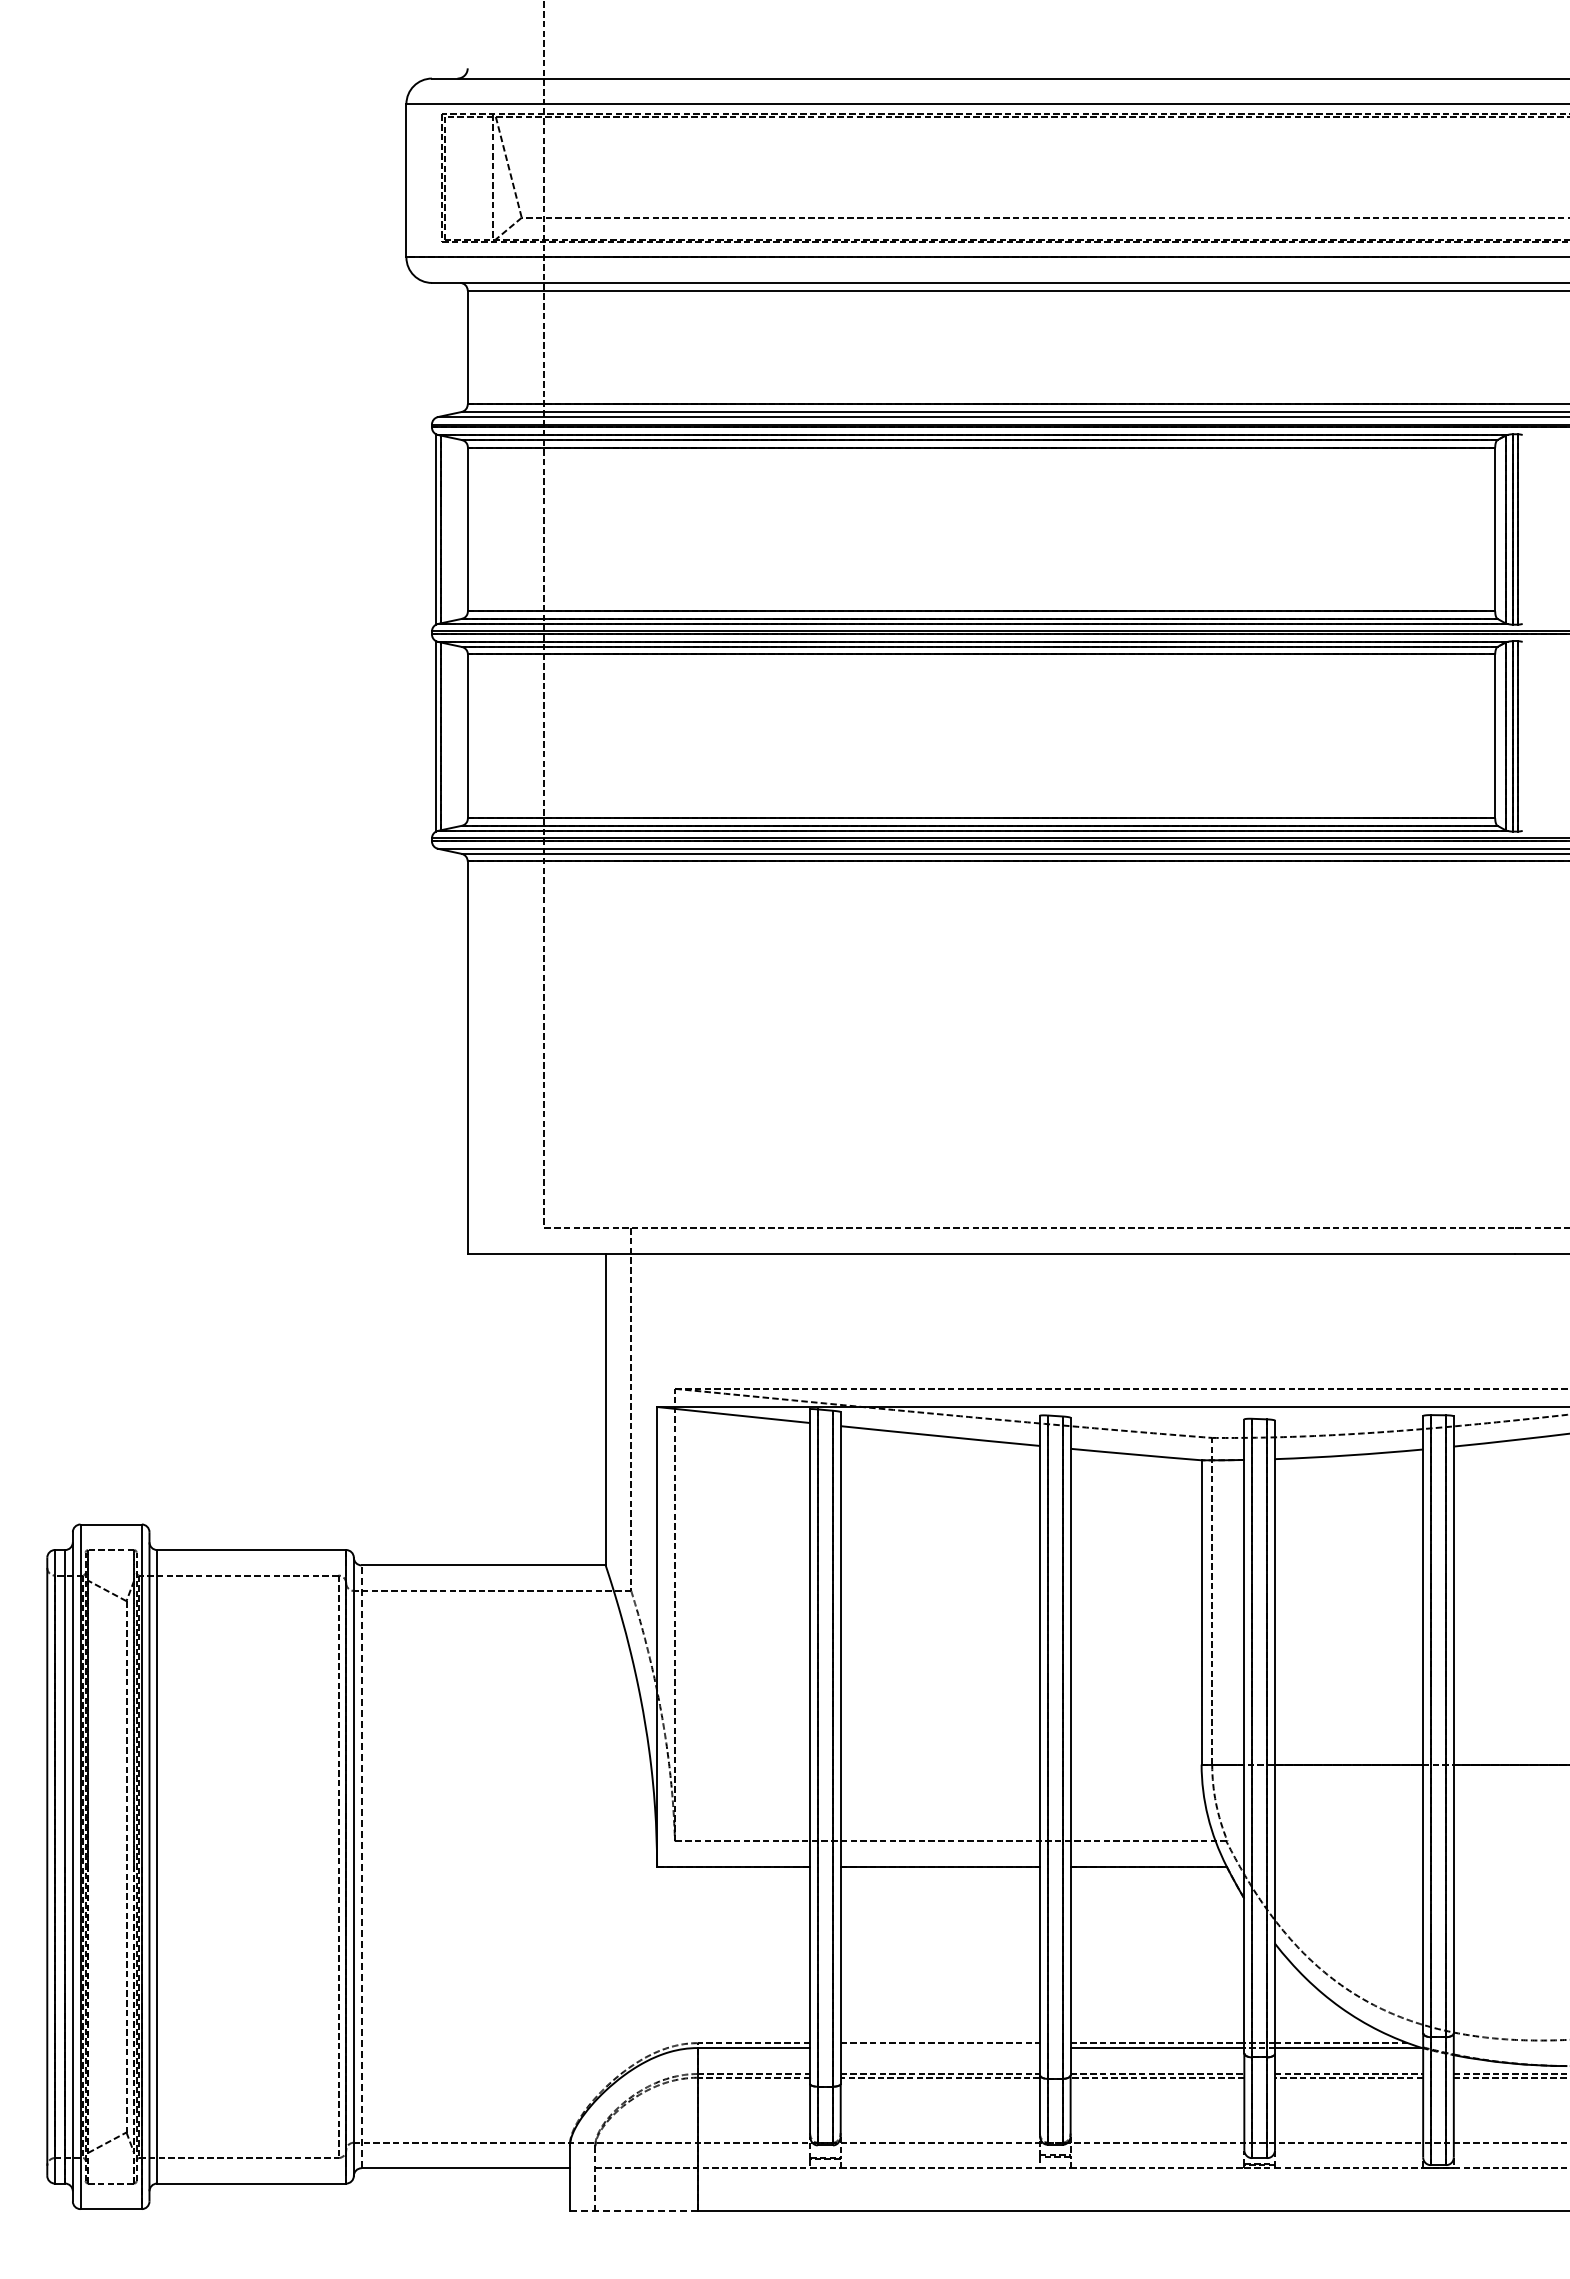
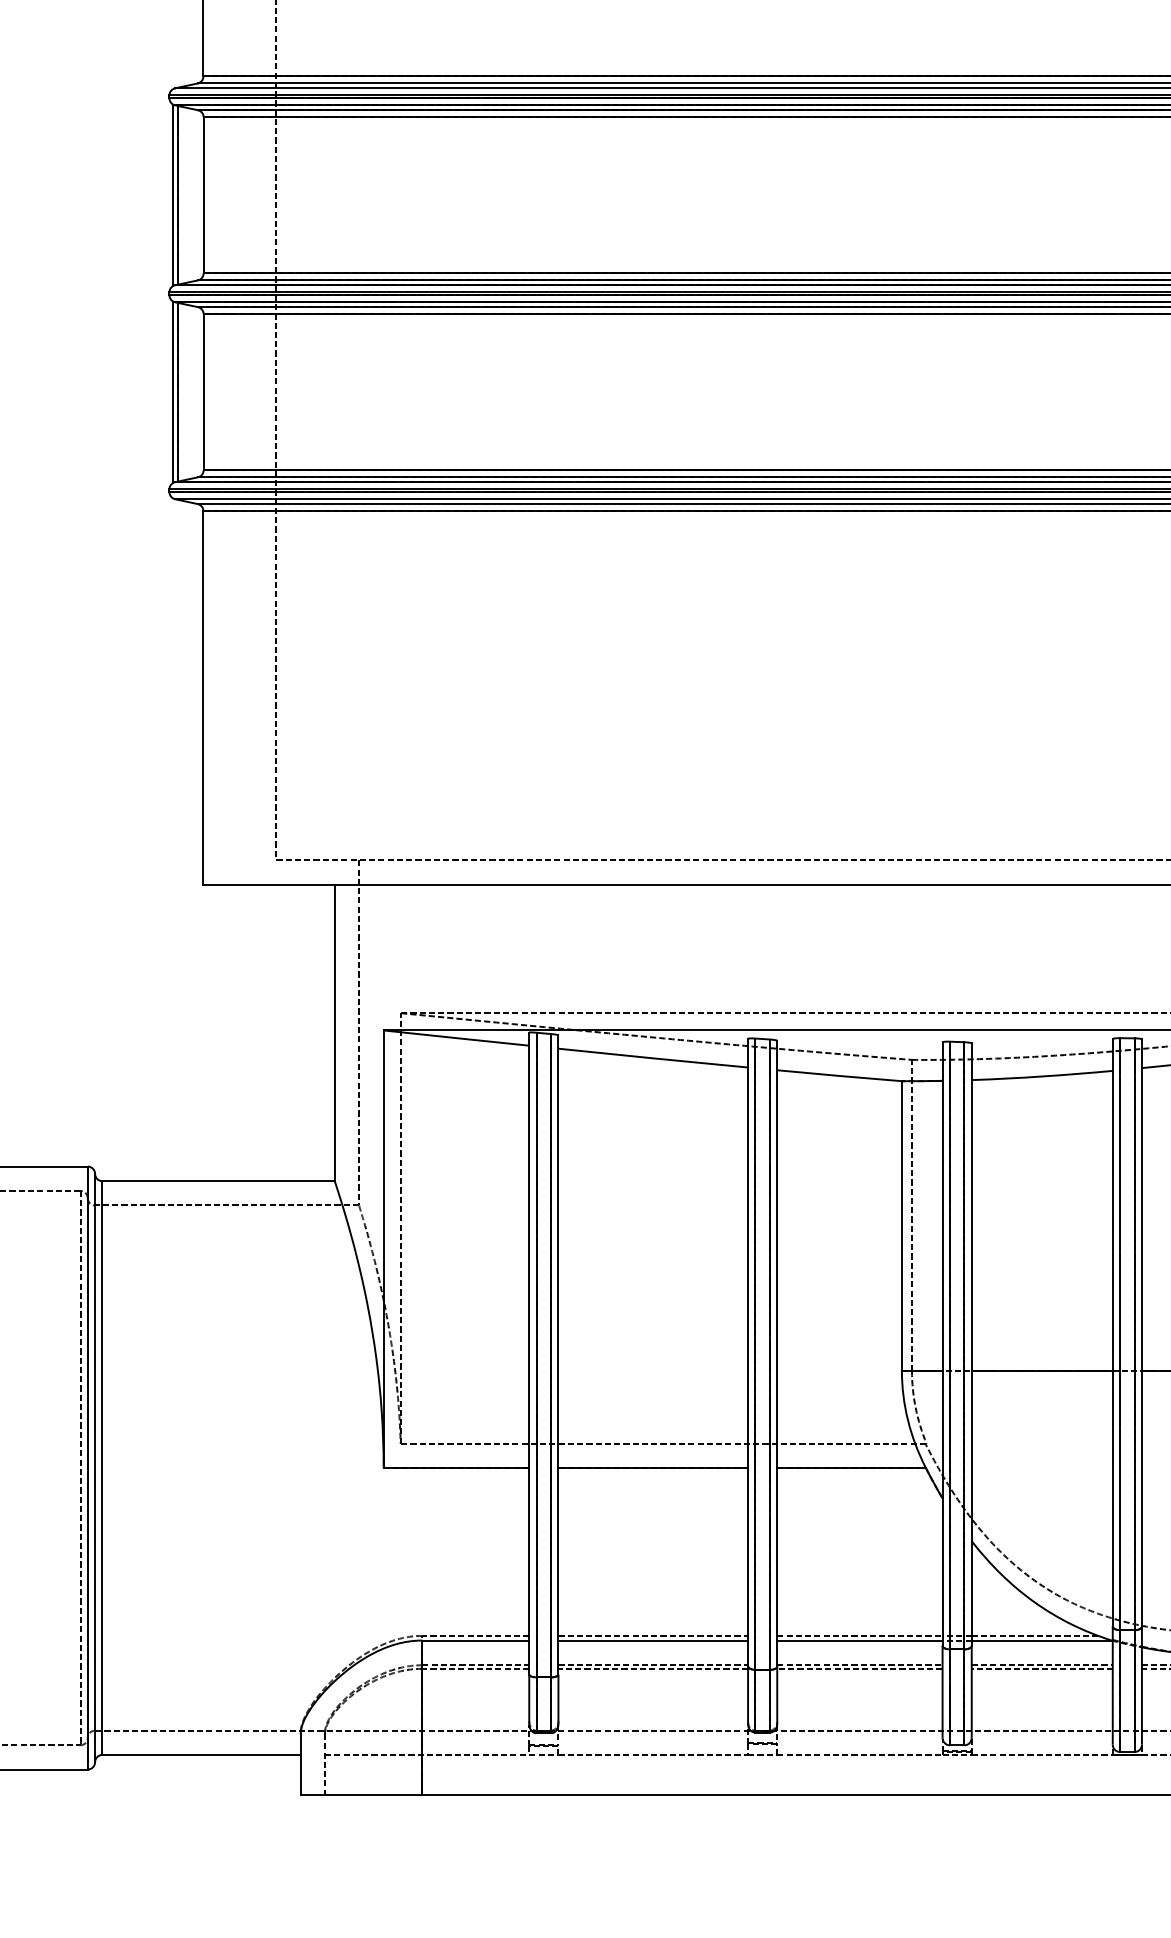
line: (361, 1866) -> (102, 1467), dashed -> solid
line: (939, 2048) -> (652, 1640), added
line: (633, 2210) -> (361, 1795), dashed -> solid

